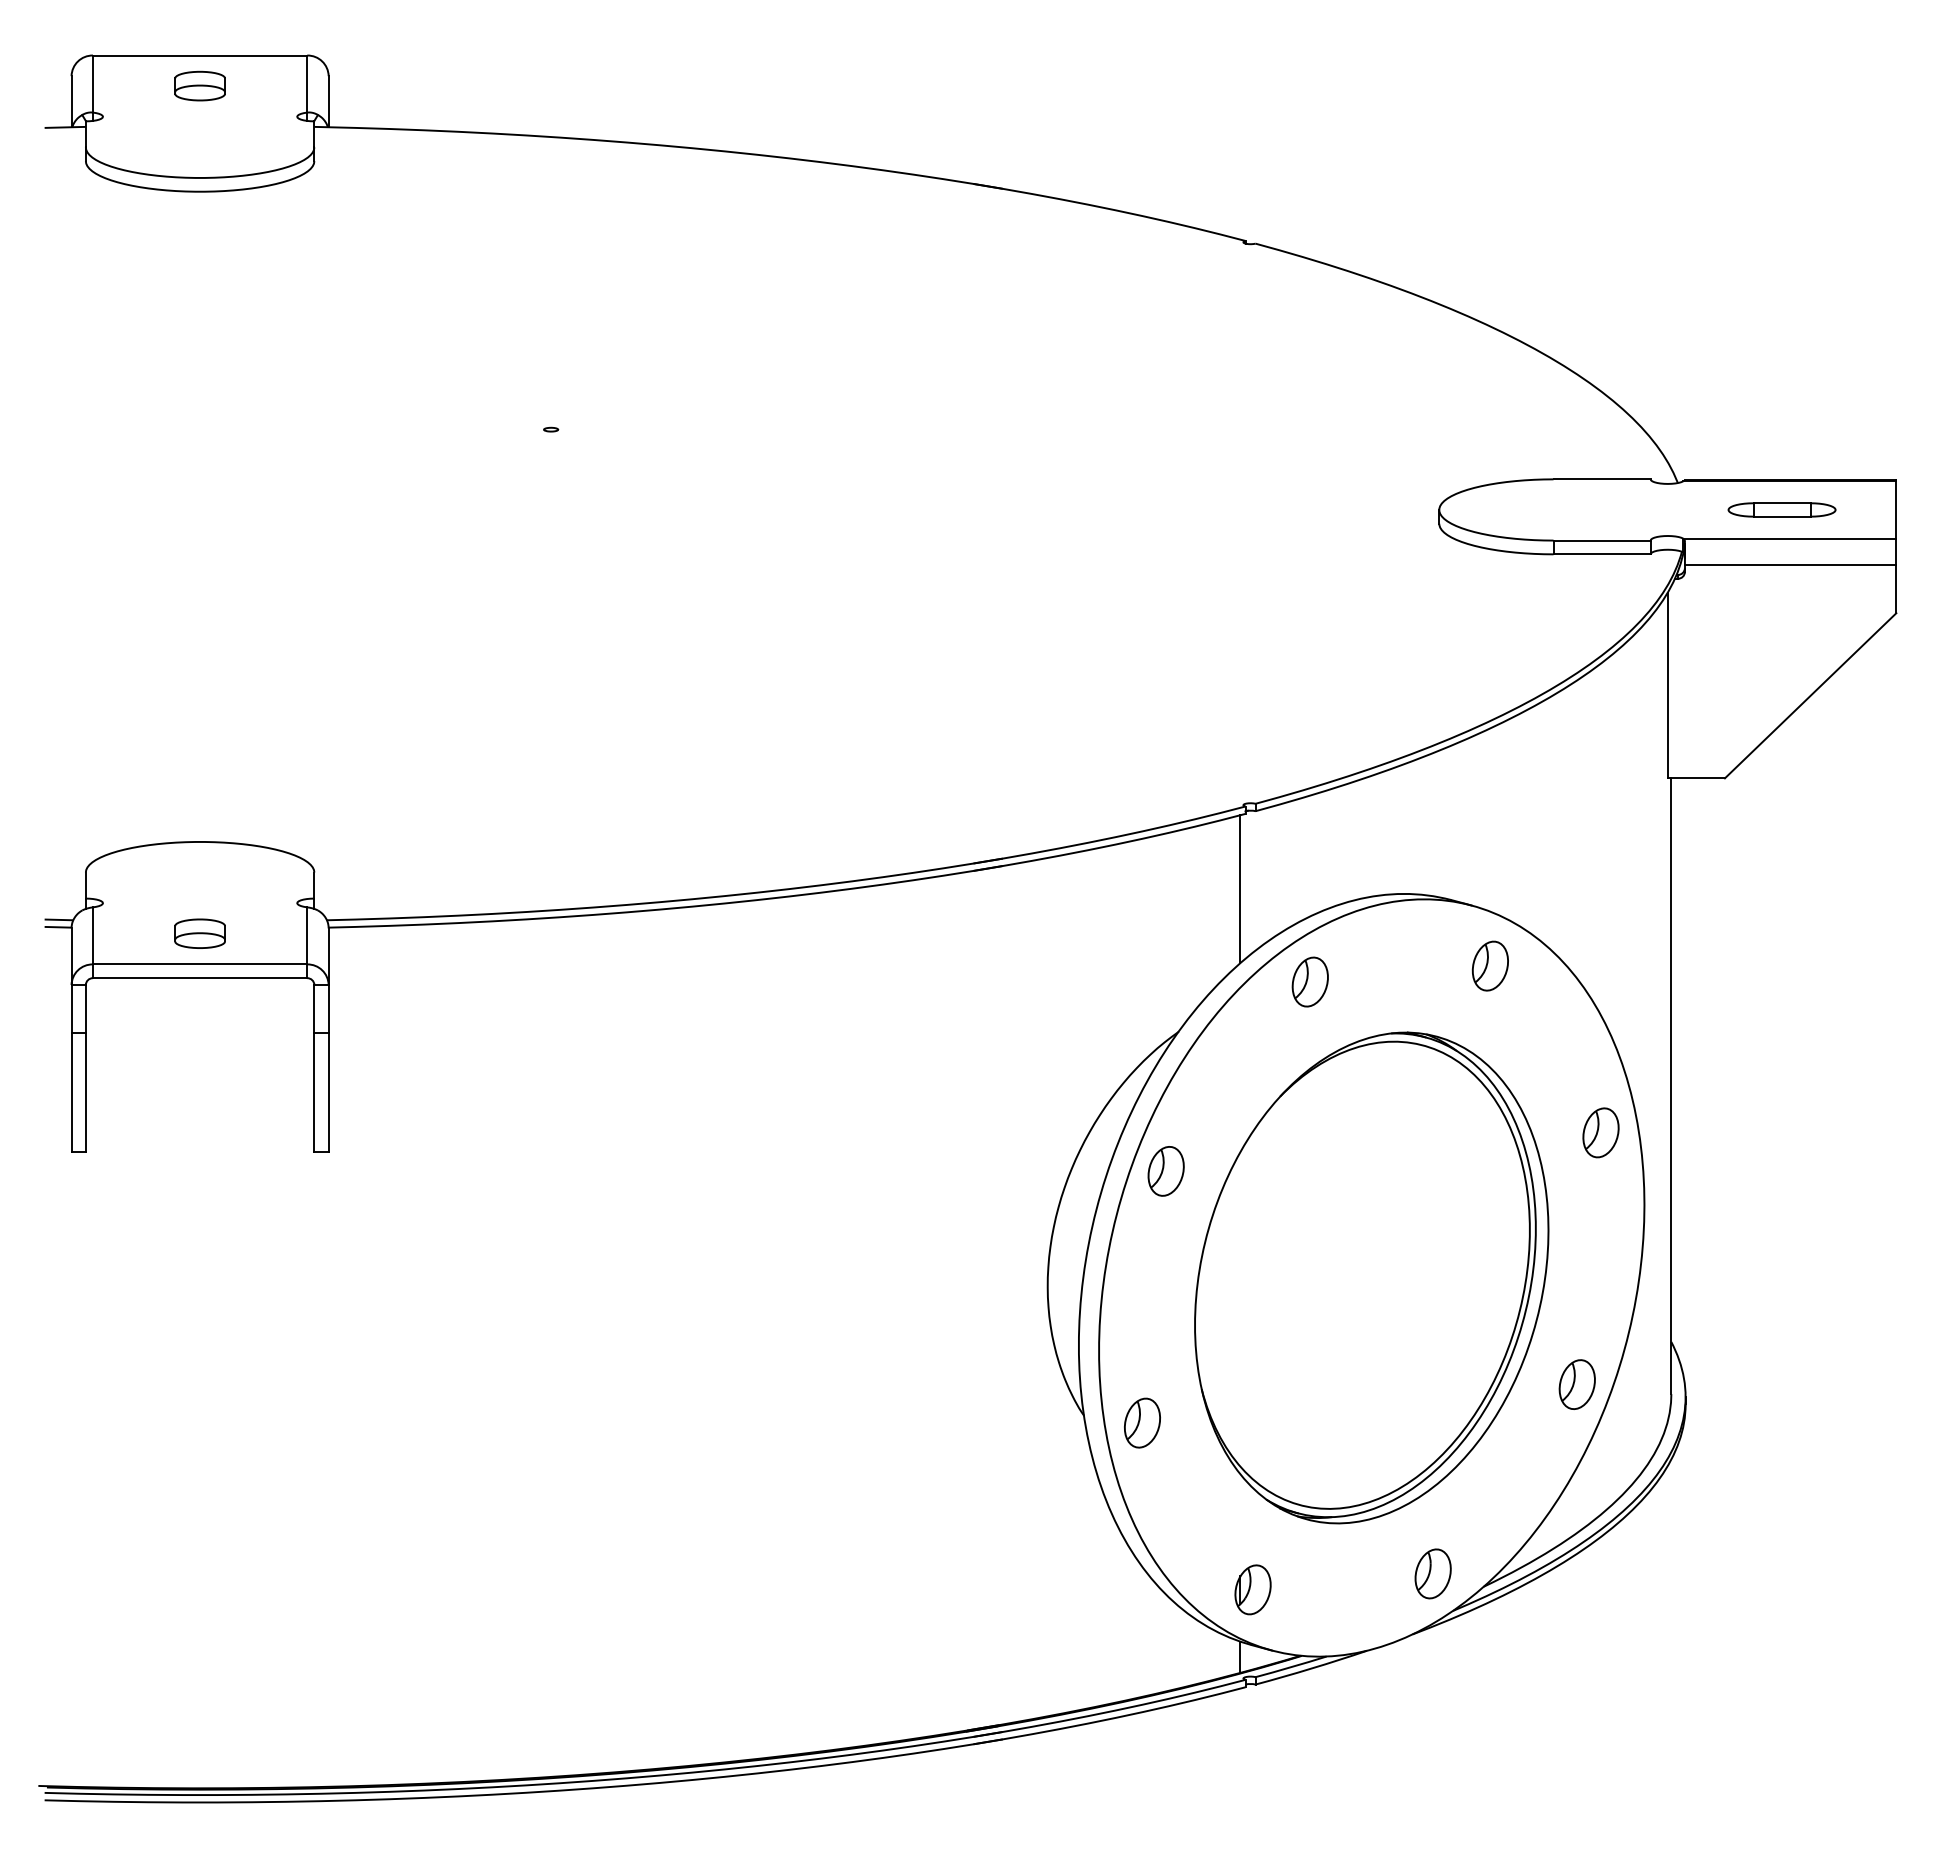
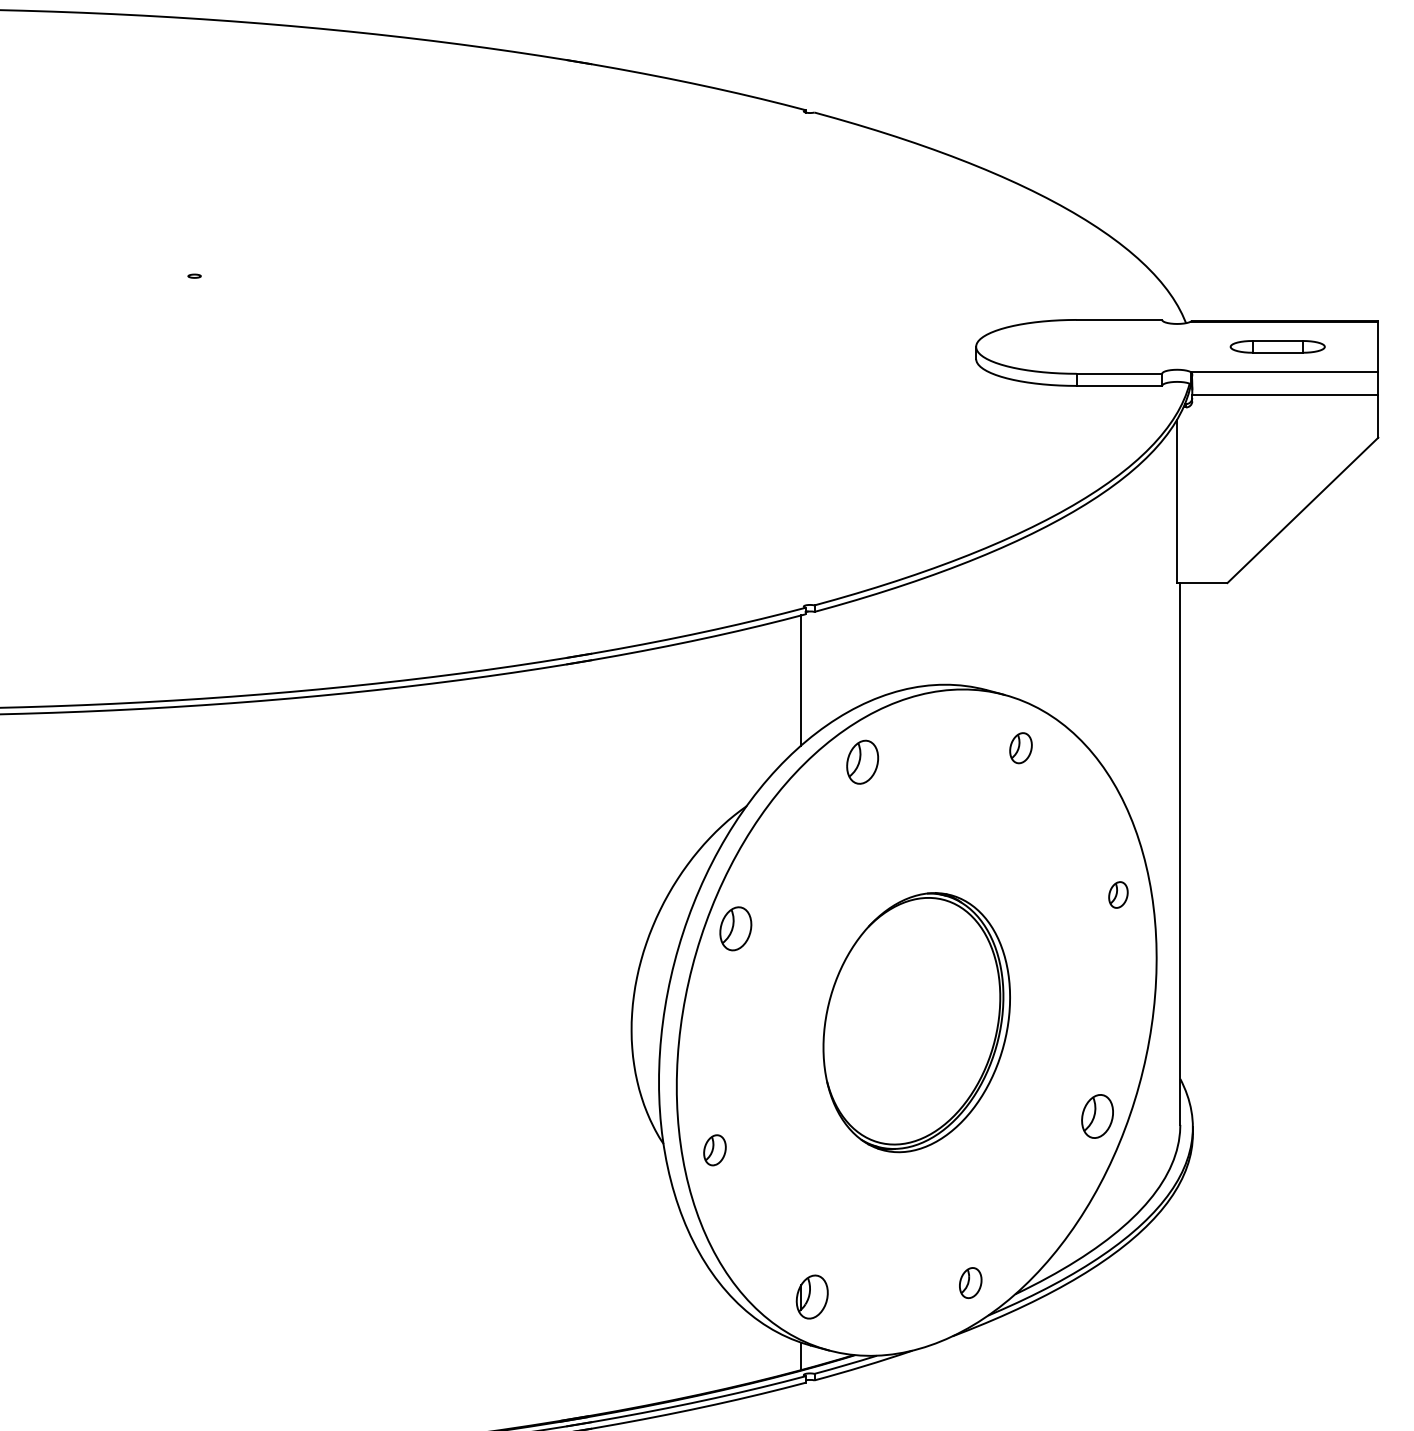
part: (1489, 965) -> (1020, 747), size x0.7
part: (1600, 1132) -> (1117, 894), size x0.6
part: (1371, 1277) -> (916, 1022), size x0.6
part: (1142, 1422) -> (714, 1149), size x0.7
part: (1432, 1573) -> (970, 1282), size x0.7

